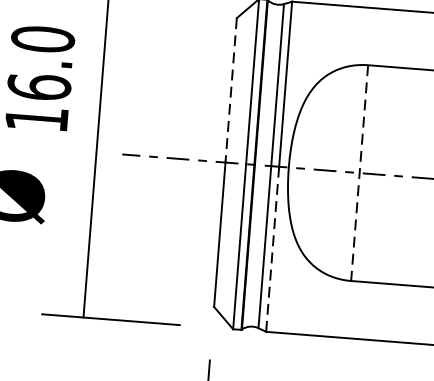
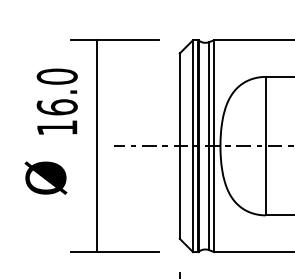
line: (230, 91) -> (179, 100), dashed -> solid
line: (358, 173) -> (265, 146), dashed -> solid
line: (272, 249) -> (214, 199), dashed -> solid

